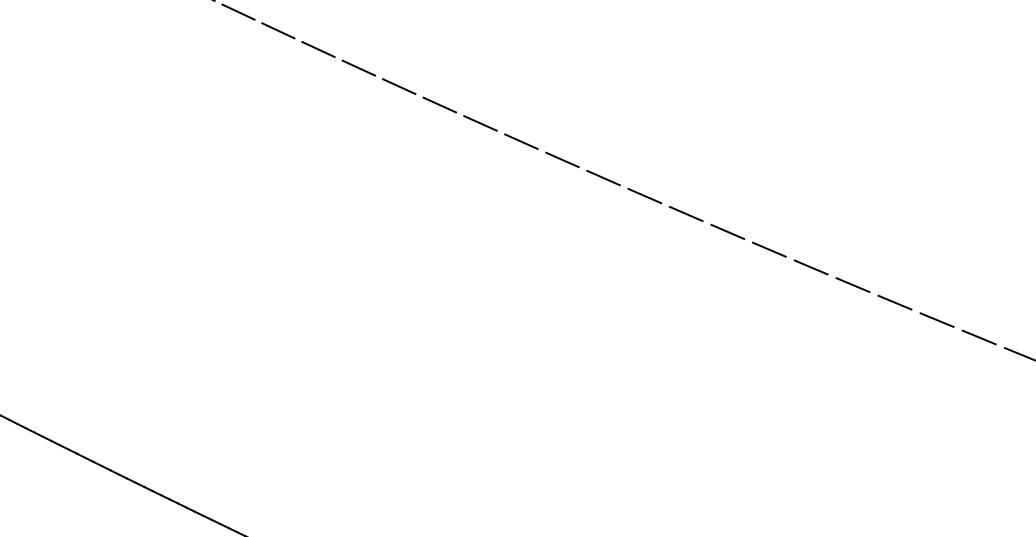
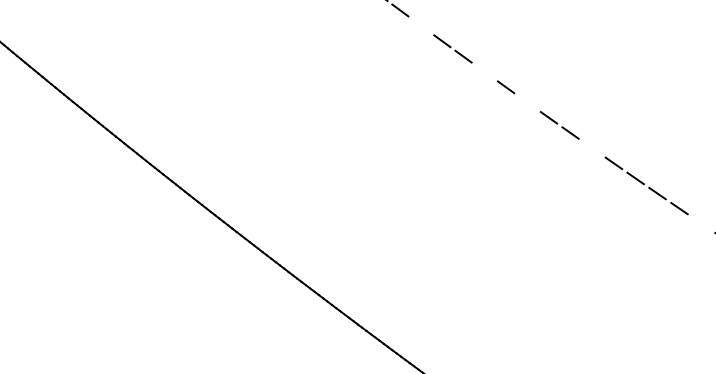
line: (436, 103) -> (419, 24), removed
line: (558, 158) -> (482, 70), removed
line: (640, 193) -> (525, 100), removed
line: (765, 247) -> (590, 146), removed
line: (975, 334) -> (699, 221), removed

